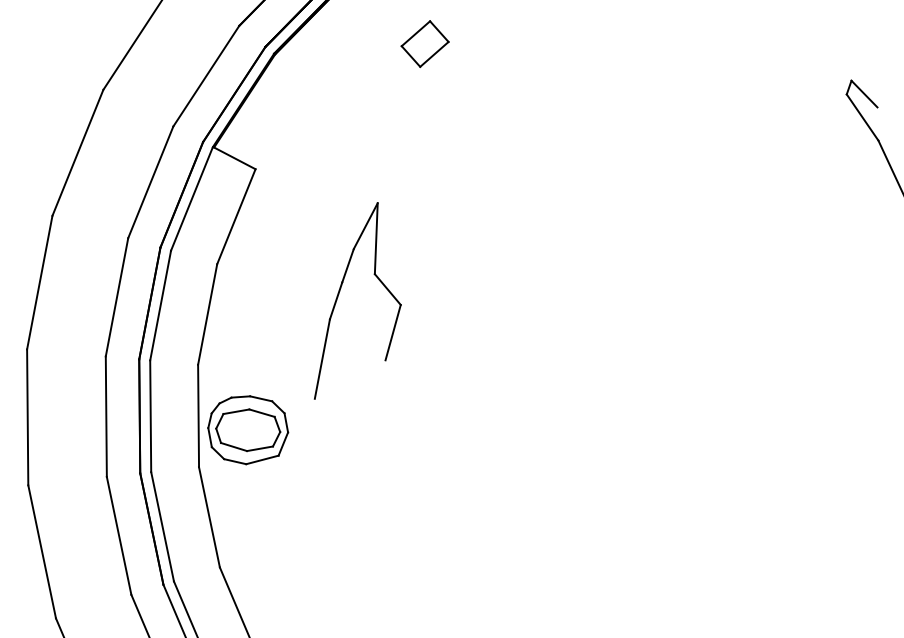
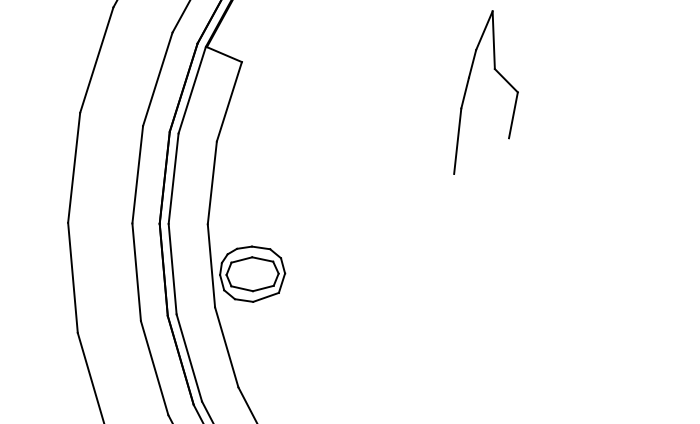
part: (339, 294) -> (467, 87), moved

